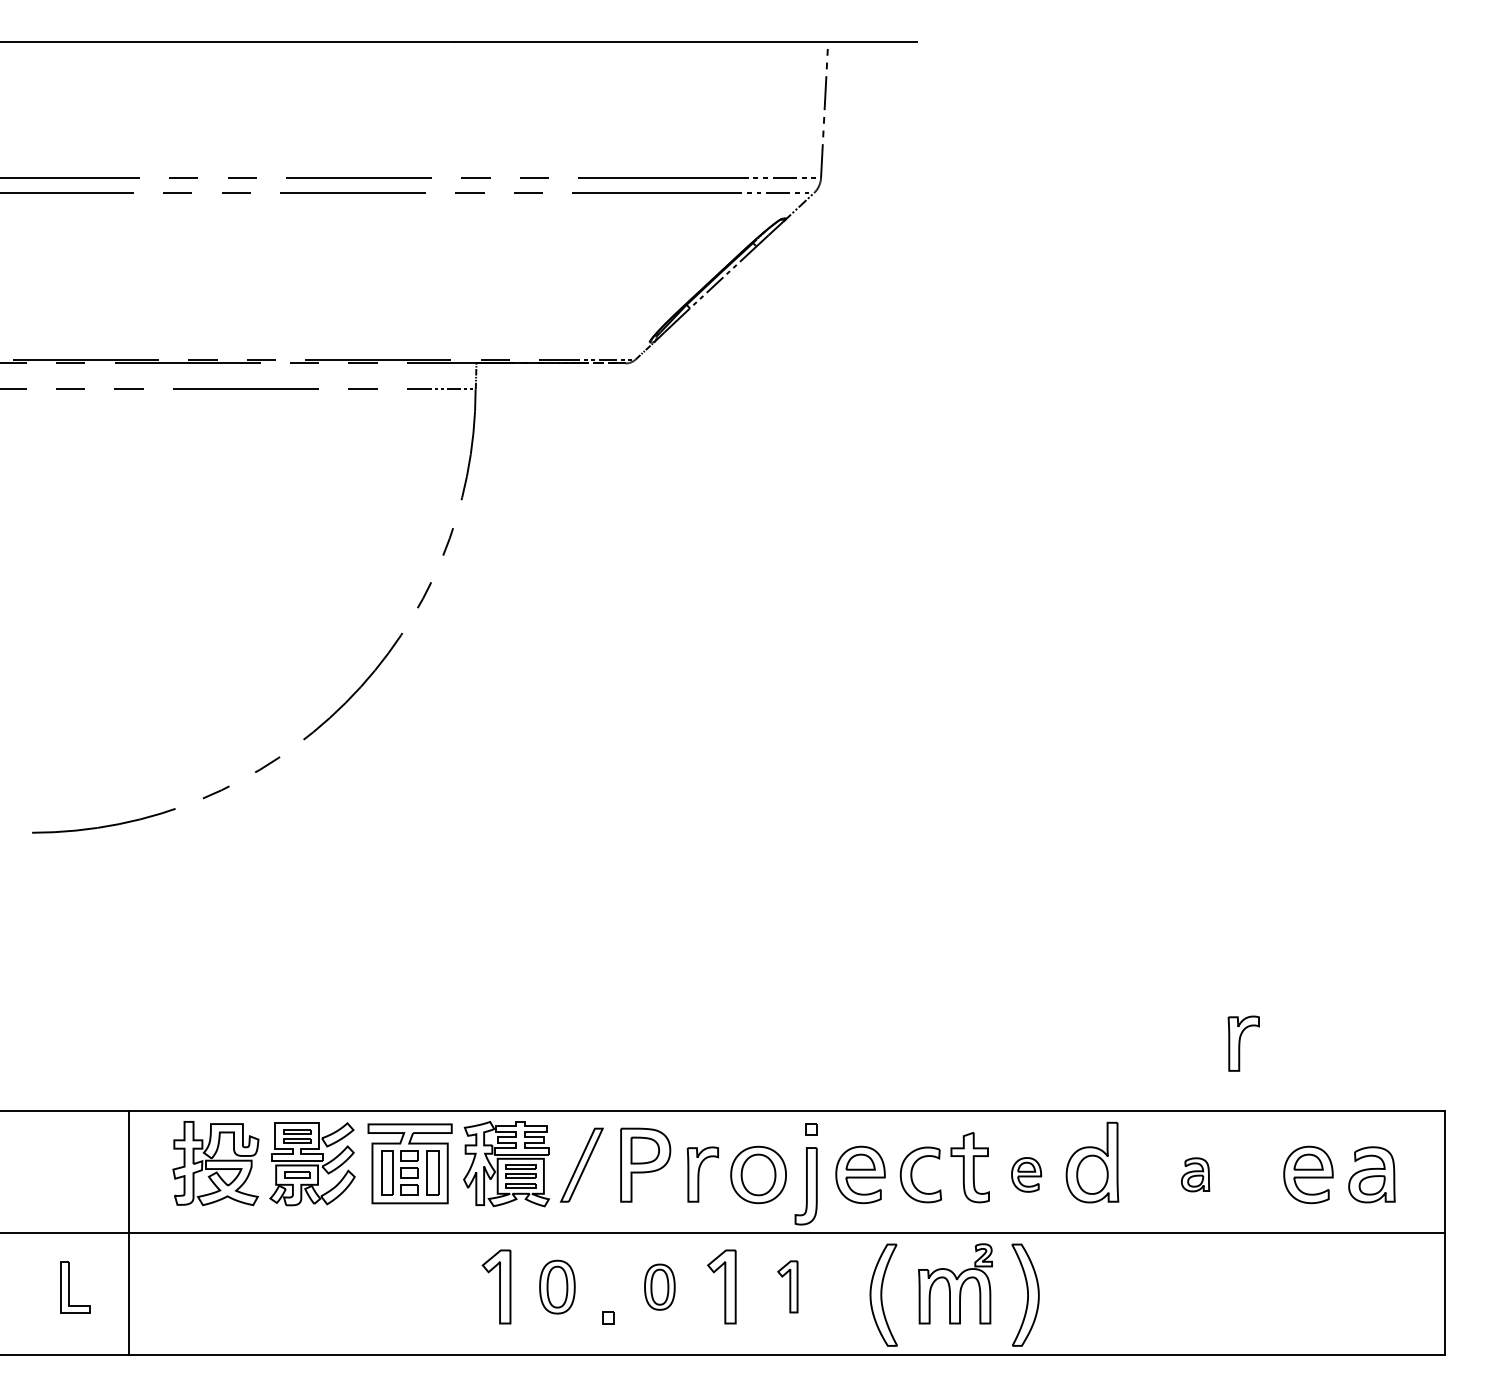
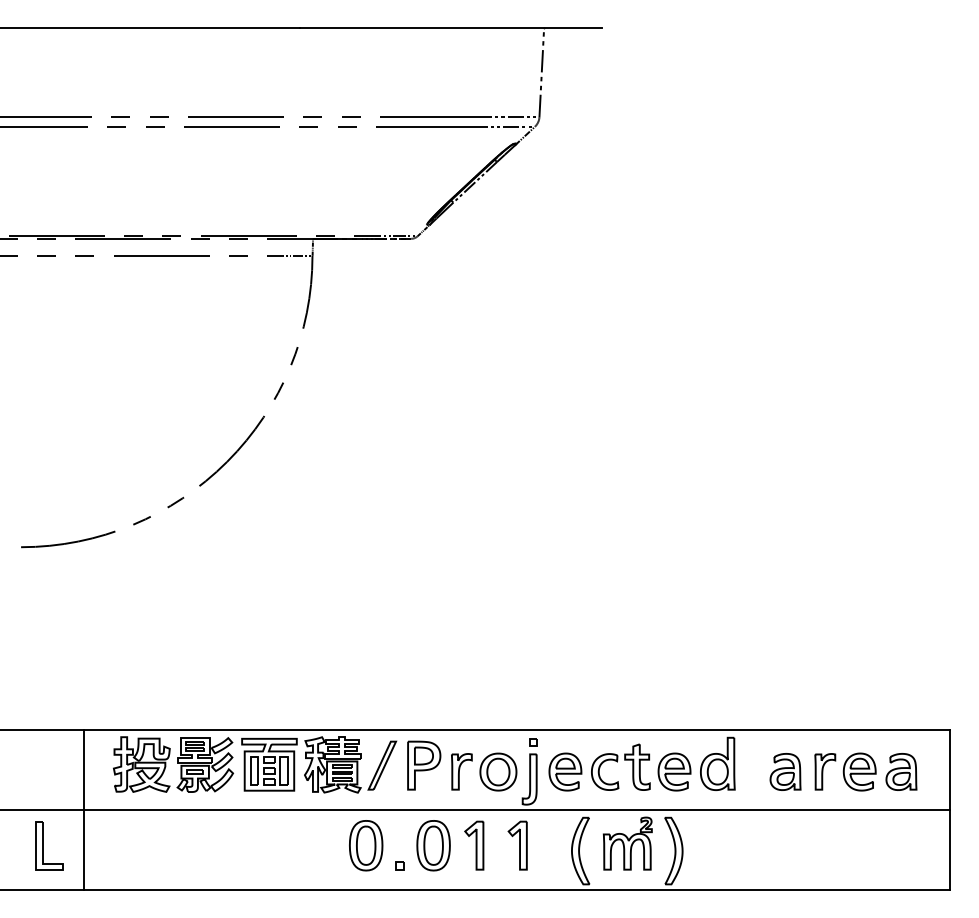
part: (1244, 1043) -> (825, 771), moved
part: (1026, 1174) -> (674, 771), size x1.67
part: (1195, 1174) -> (785, 771), size x1.67
part: (75, 1286) -> (49, 845), size x1.43
part: (496, 1286) -> (326, 845), removed
part: (557, 1286) -> (366, 845), size x1.43
part: (659, 1286) -> (433, 845), size x1.67
part: (787, 1286) -> (517, 845), size x1.43

